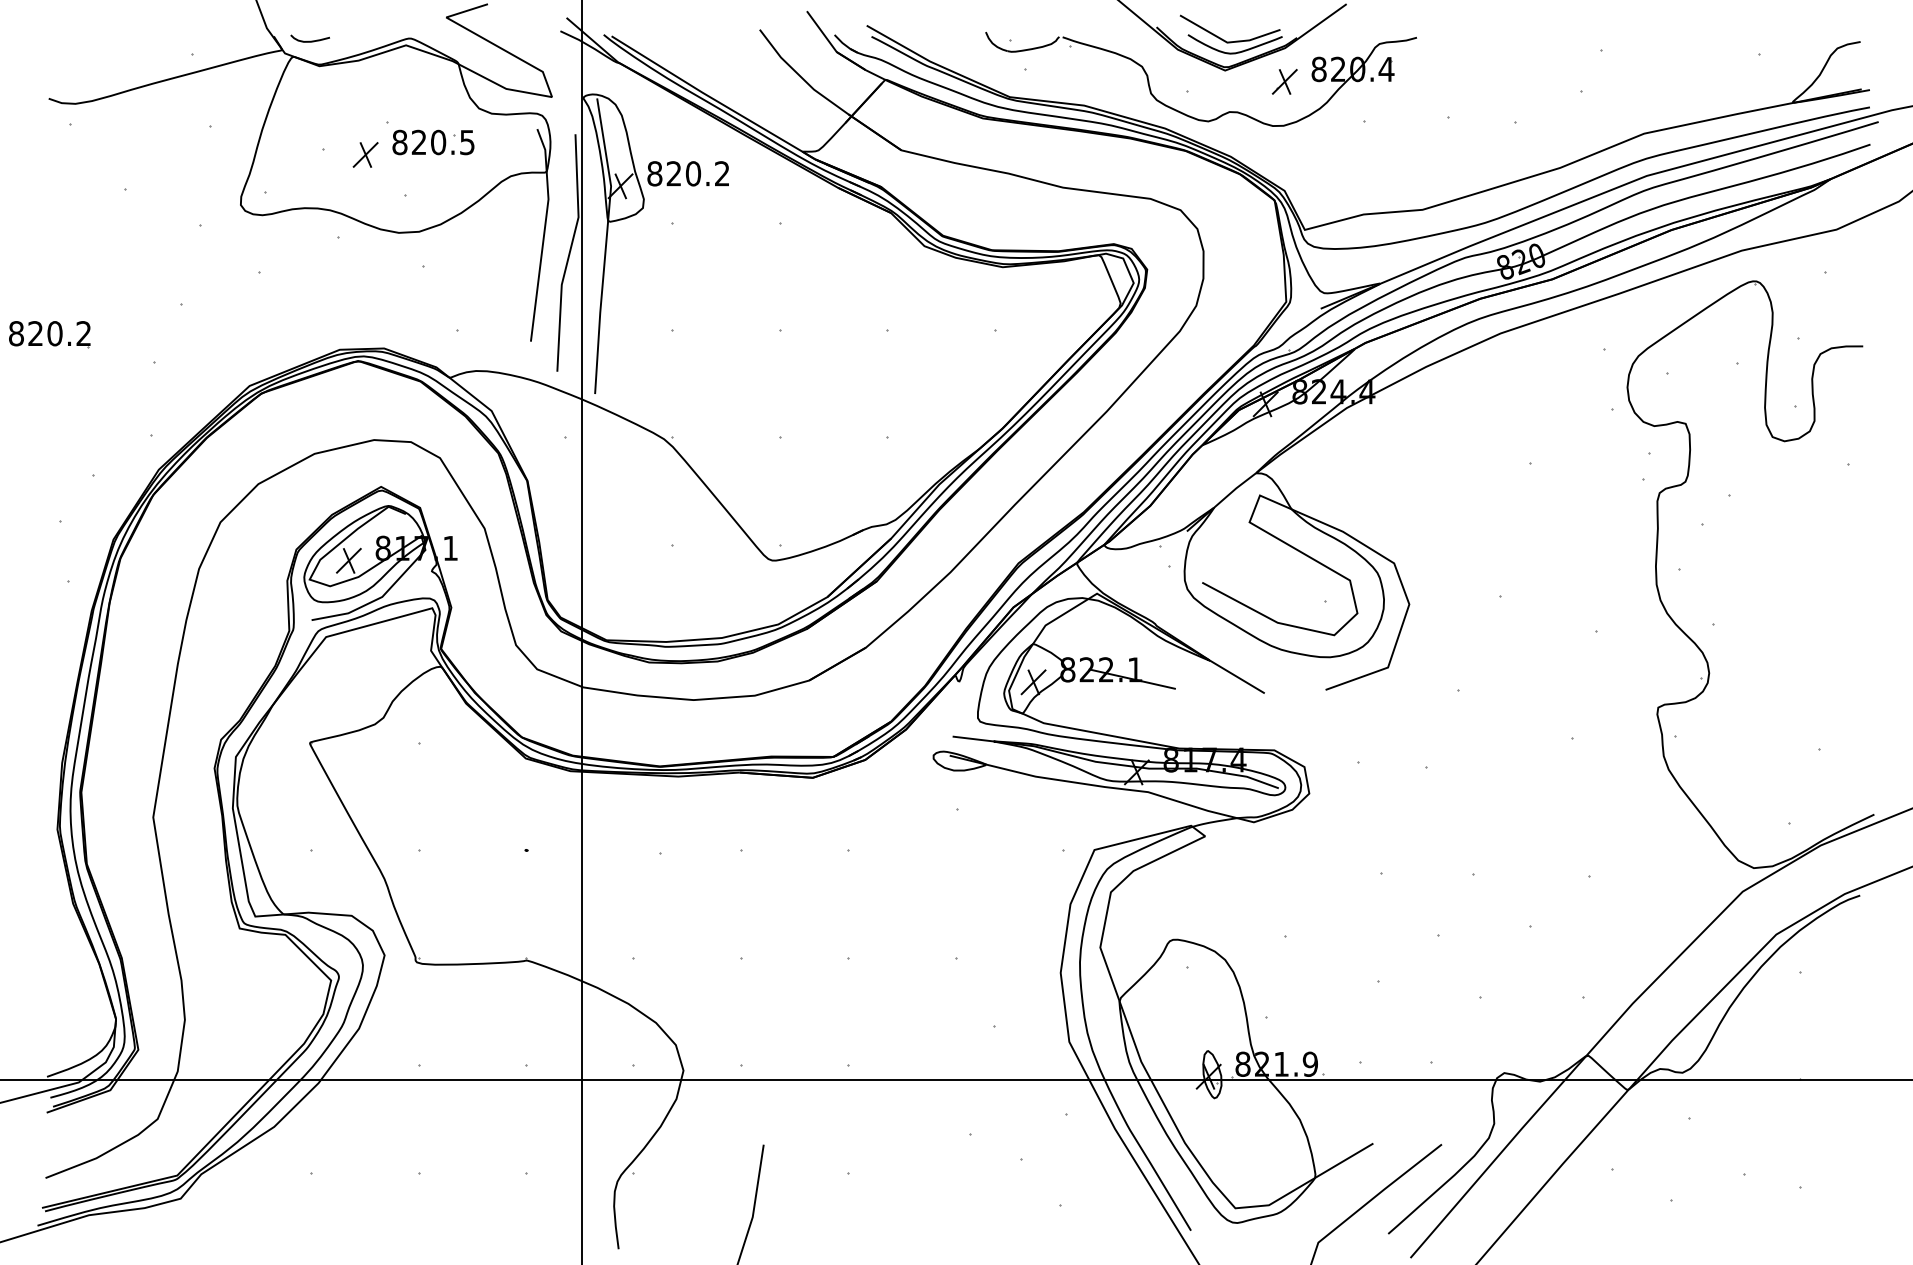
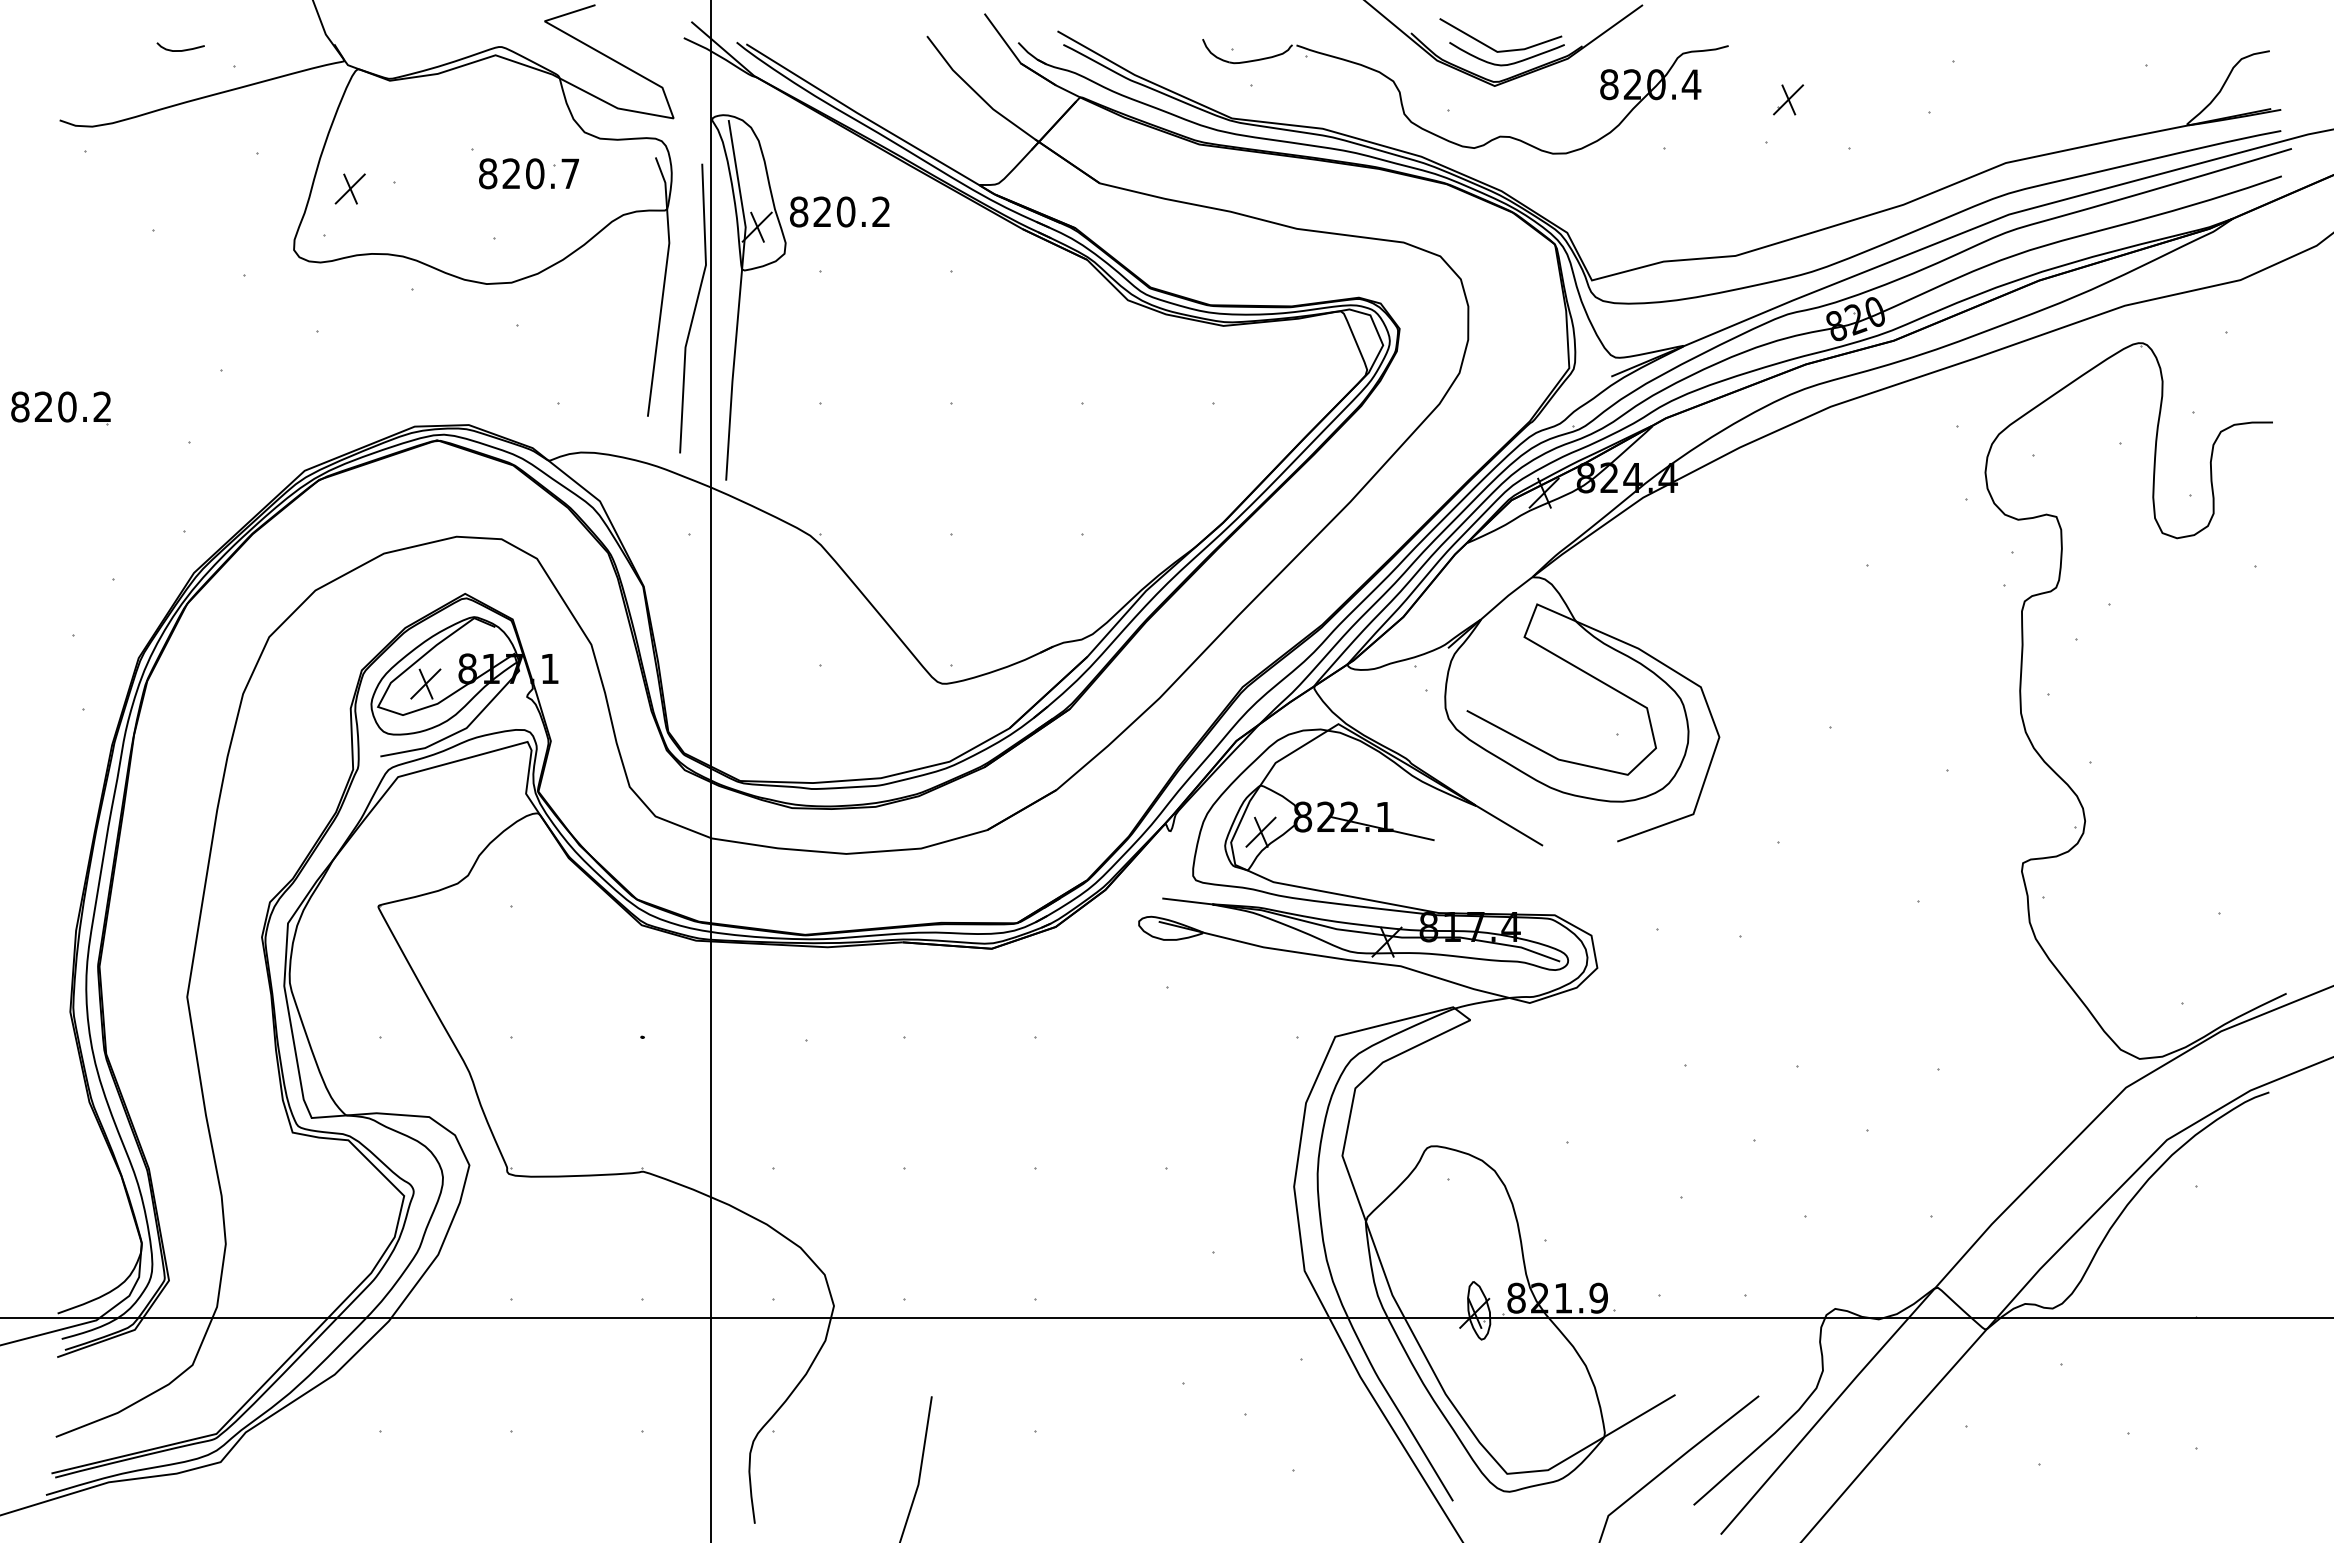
curve: (311, 40) -> (182, 49), moved
part: (1284, 81) -> (1788, 99), moved
text: (467, 142) -> (570, 173), 820.5 -> 820.7
part: (365, 154) -> (349, 188), moved

